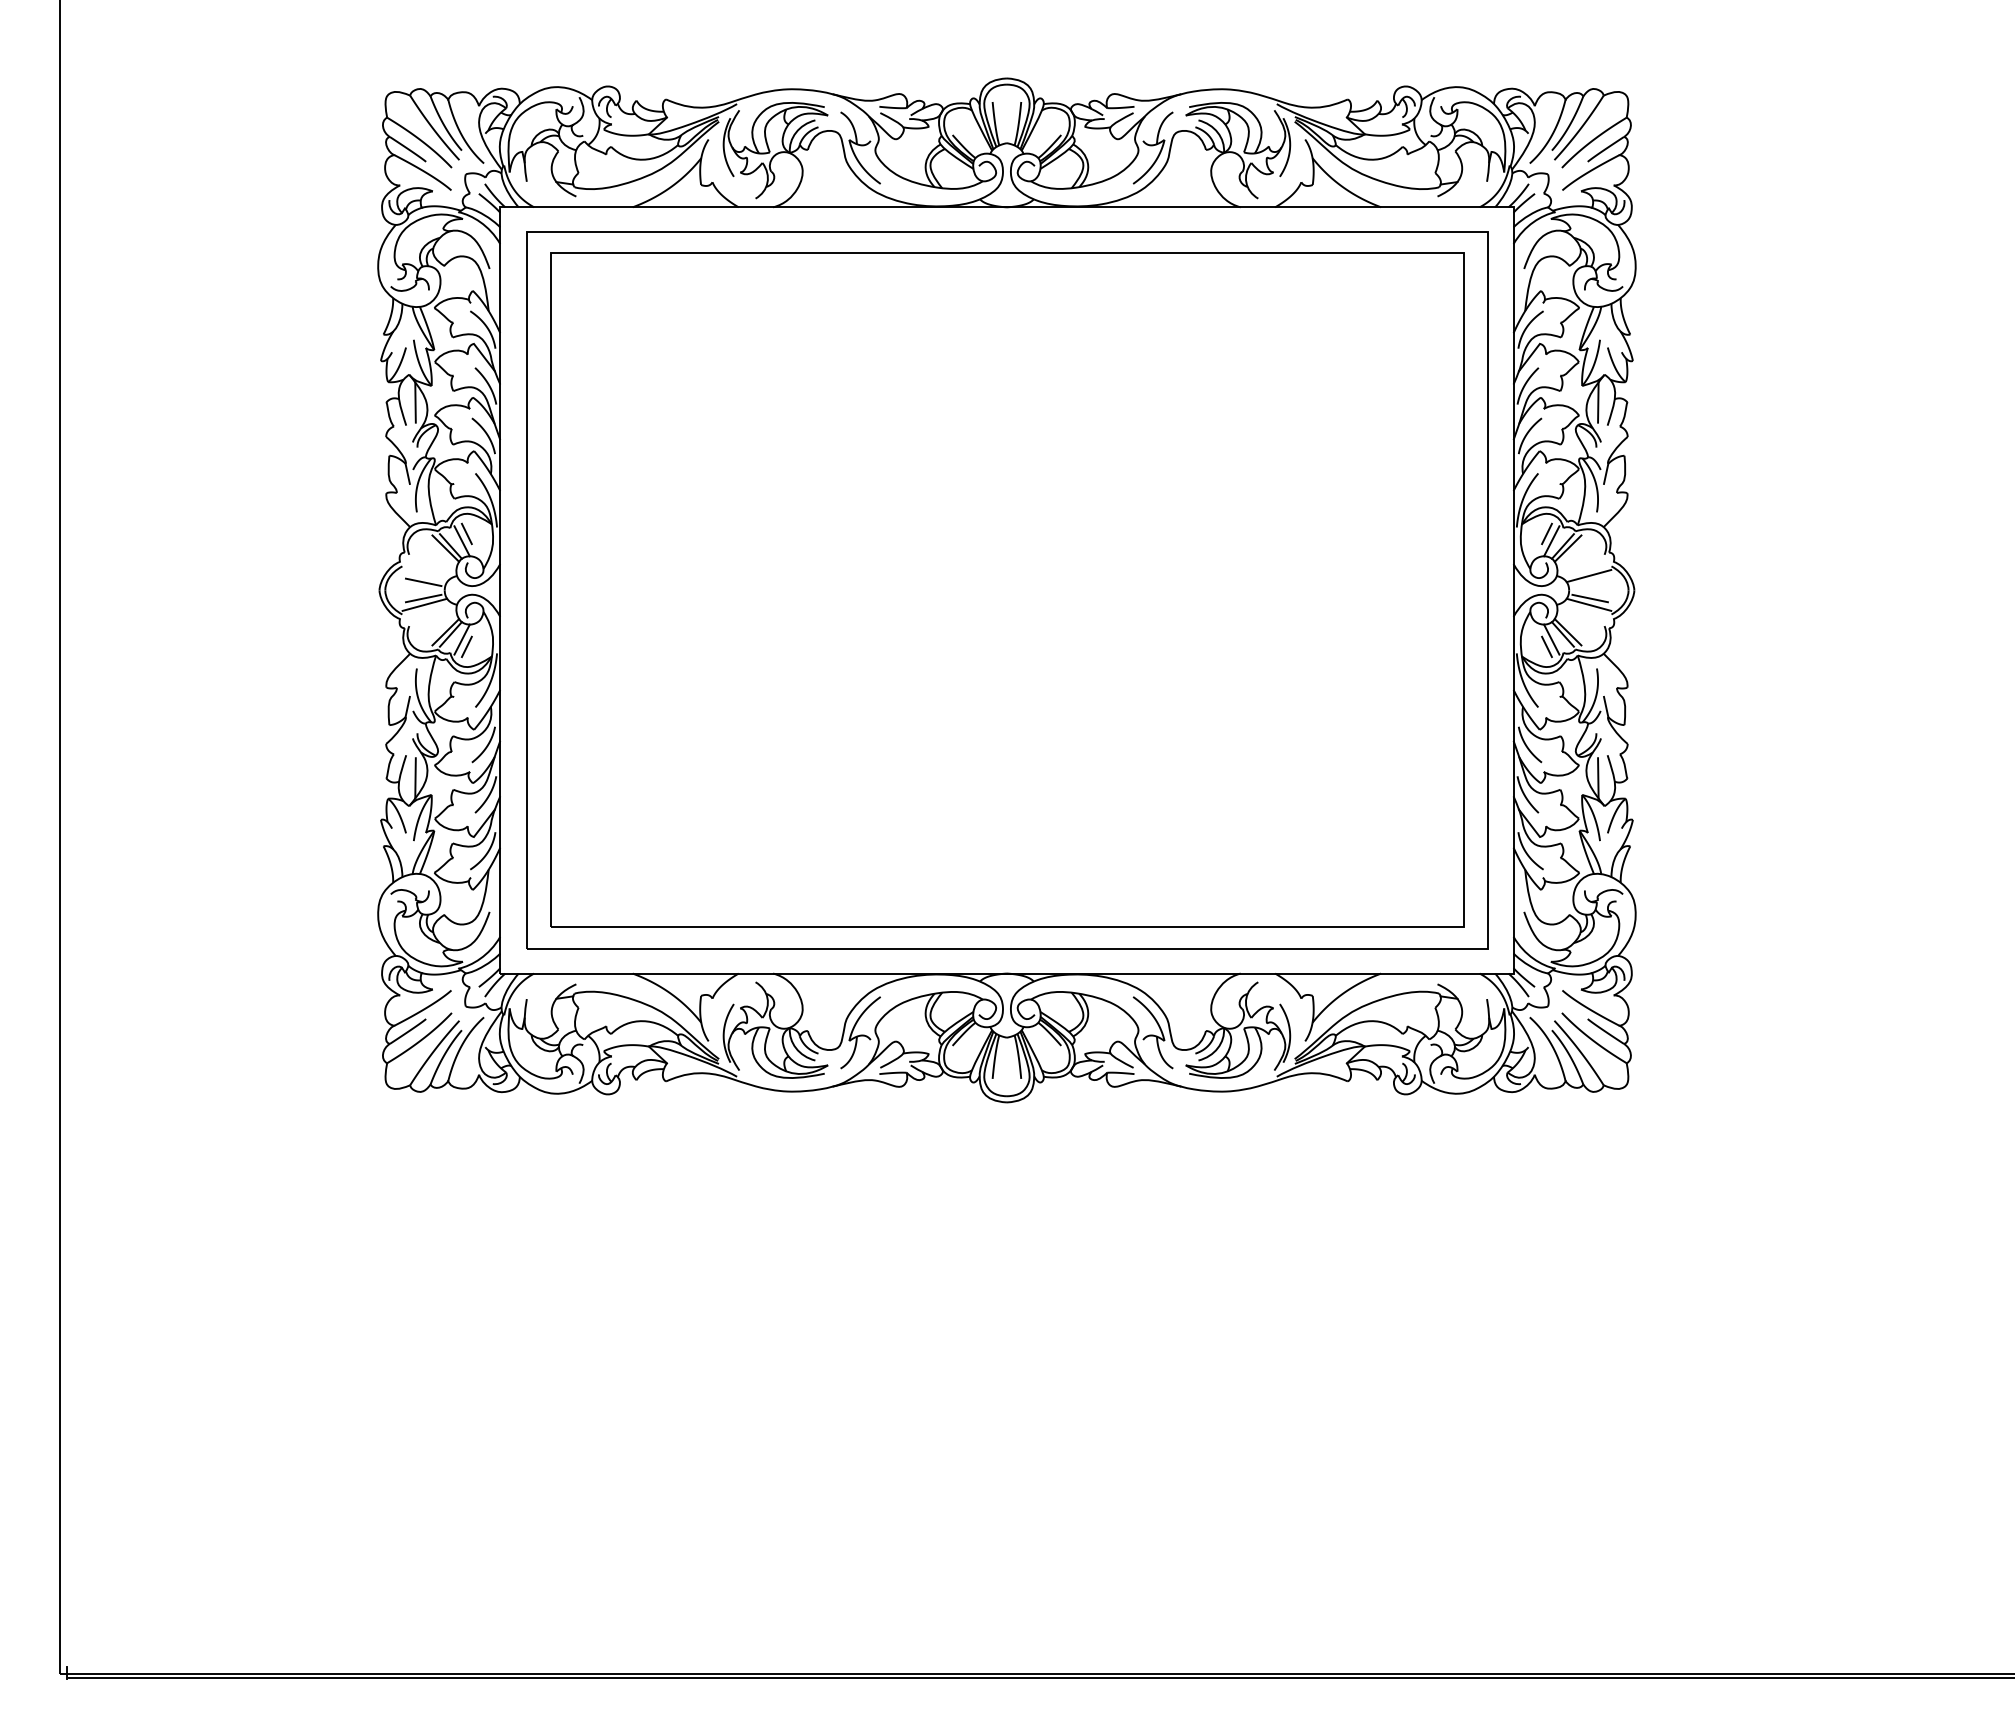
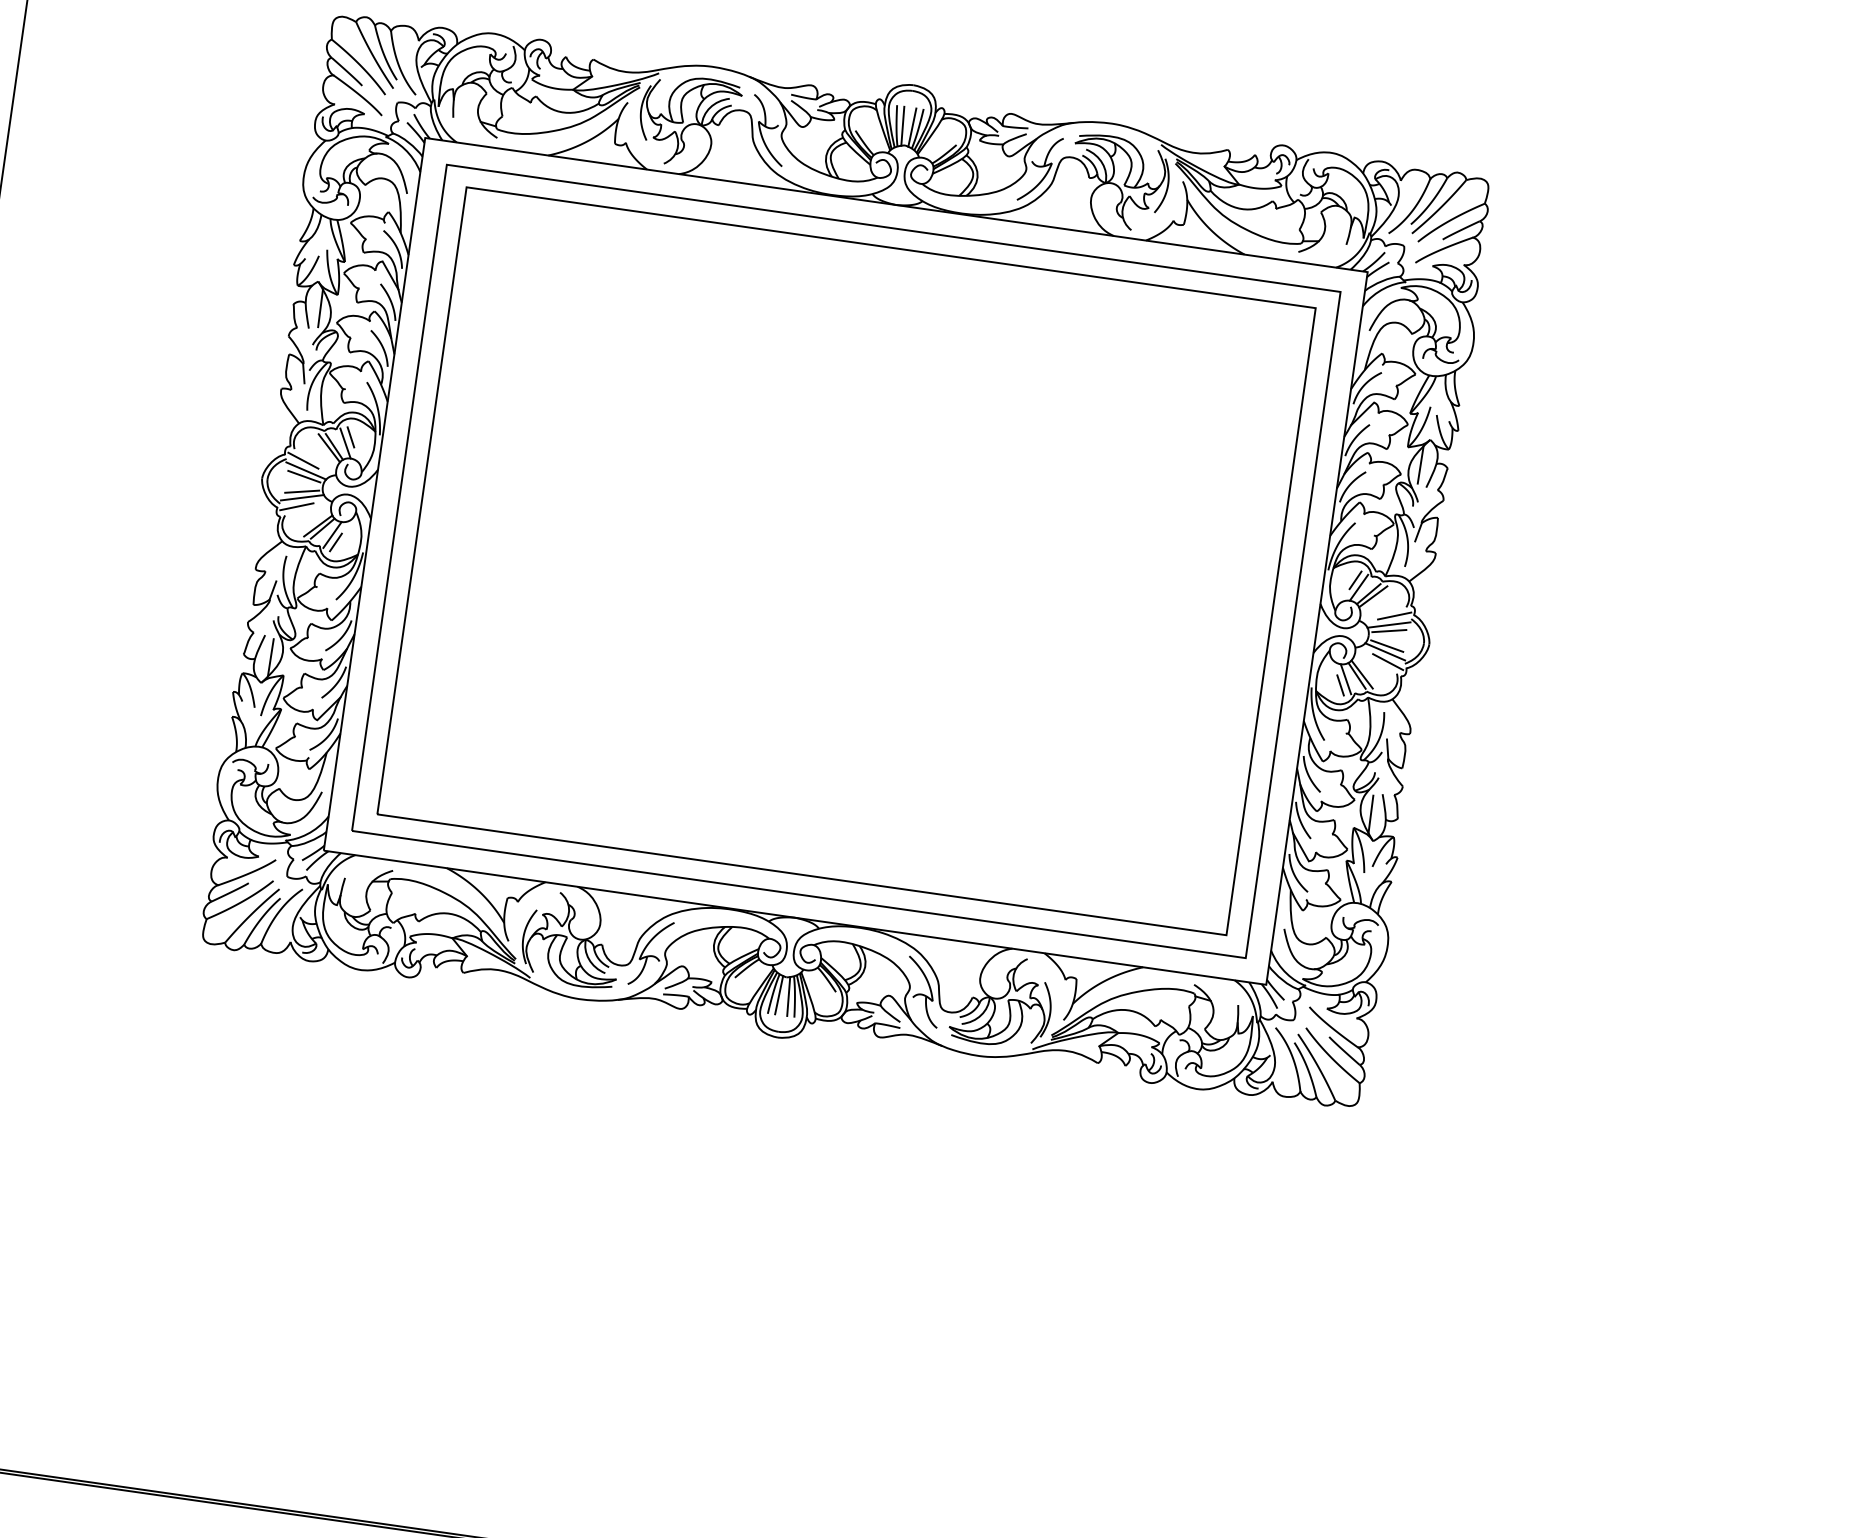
line: (1001, 123) -> (902, 126), added
line: (1011, 123) -> (911, 127), added
line: (420, 565) -> (303, 460), added
line: (1593, 565) -> (1394, 615), added
line: (424, 576) -> (305, 471), added
line: (1589, 582) -> (1388, 631), added
line: (420, 615) -> (296, 507), added
line: (1593, 615) -> (1388, 662), added
line: (1001, 1057) -> (778, 995), added
line: (1011, 1057) -> (788, 996), added

